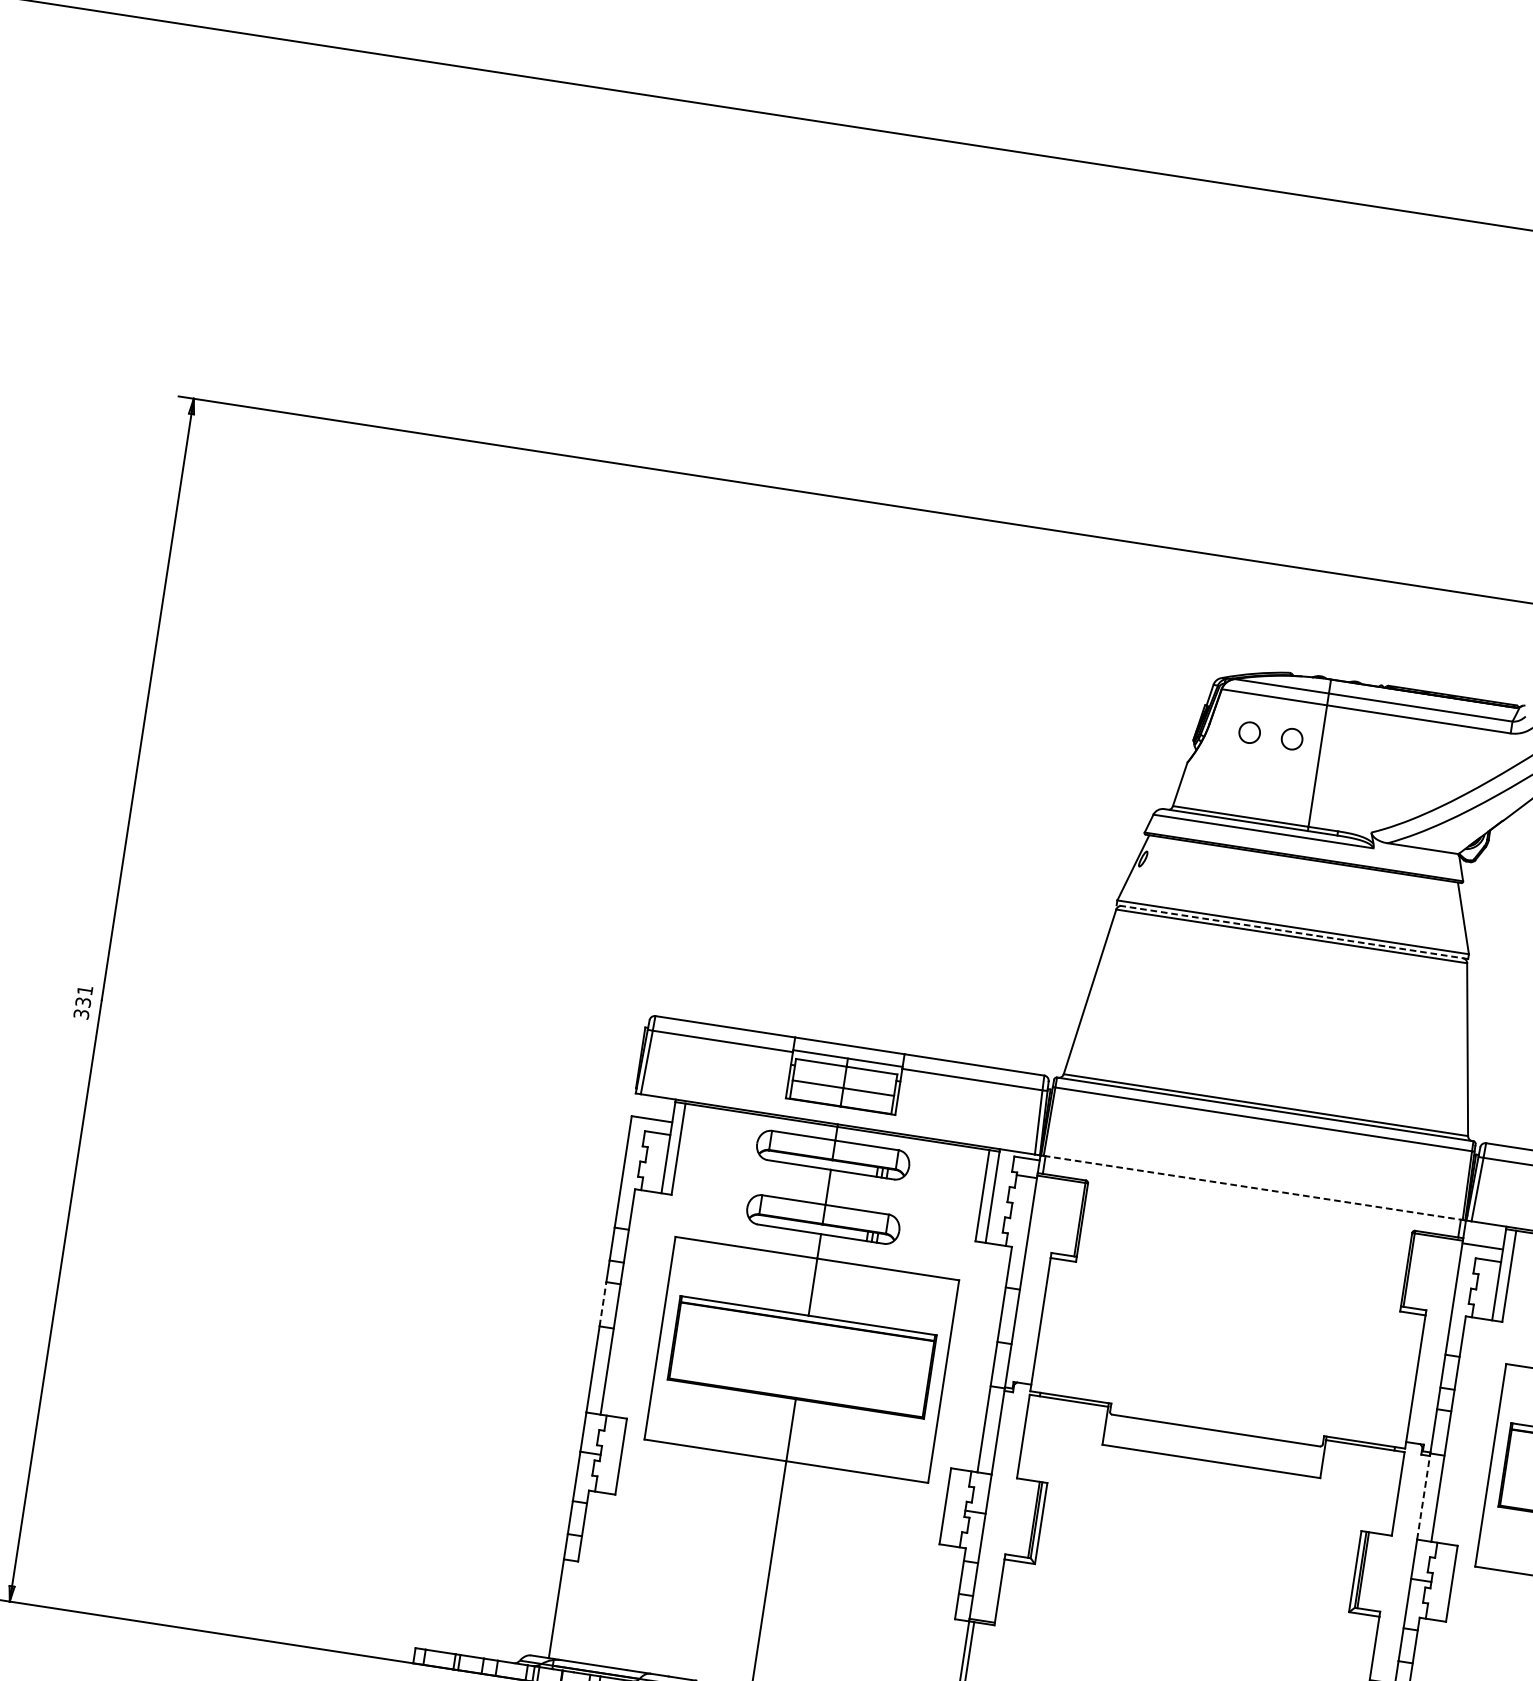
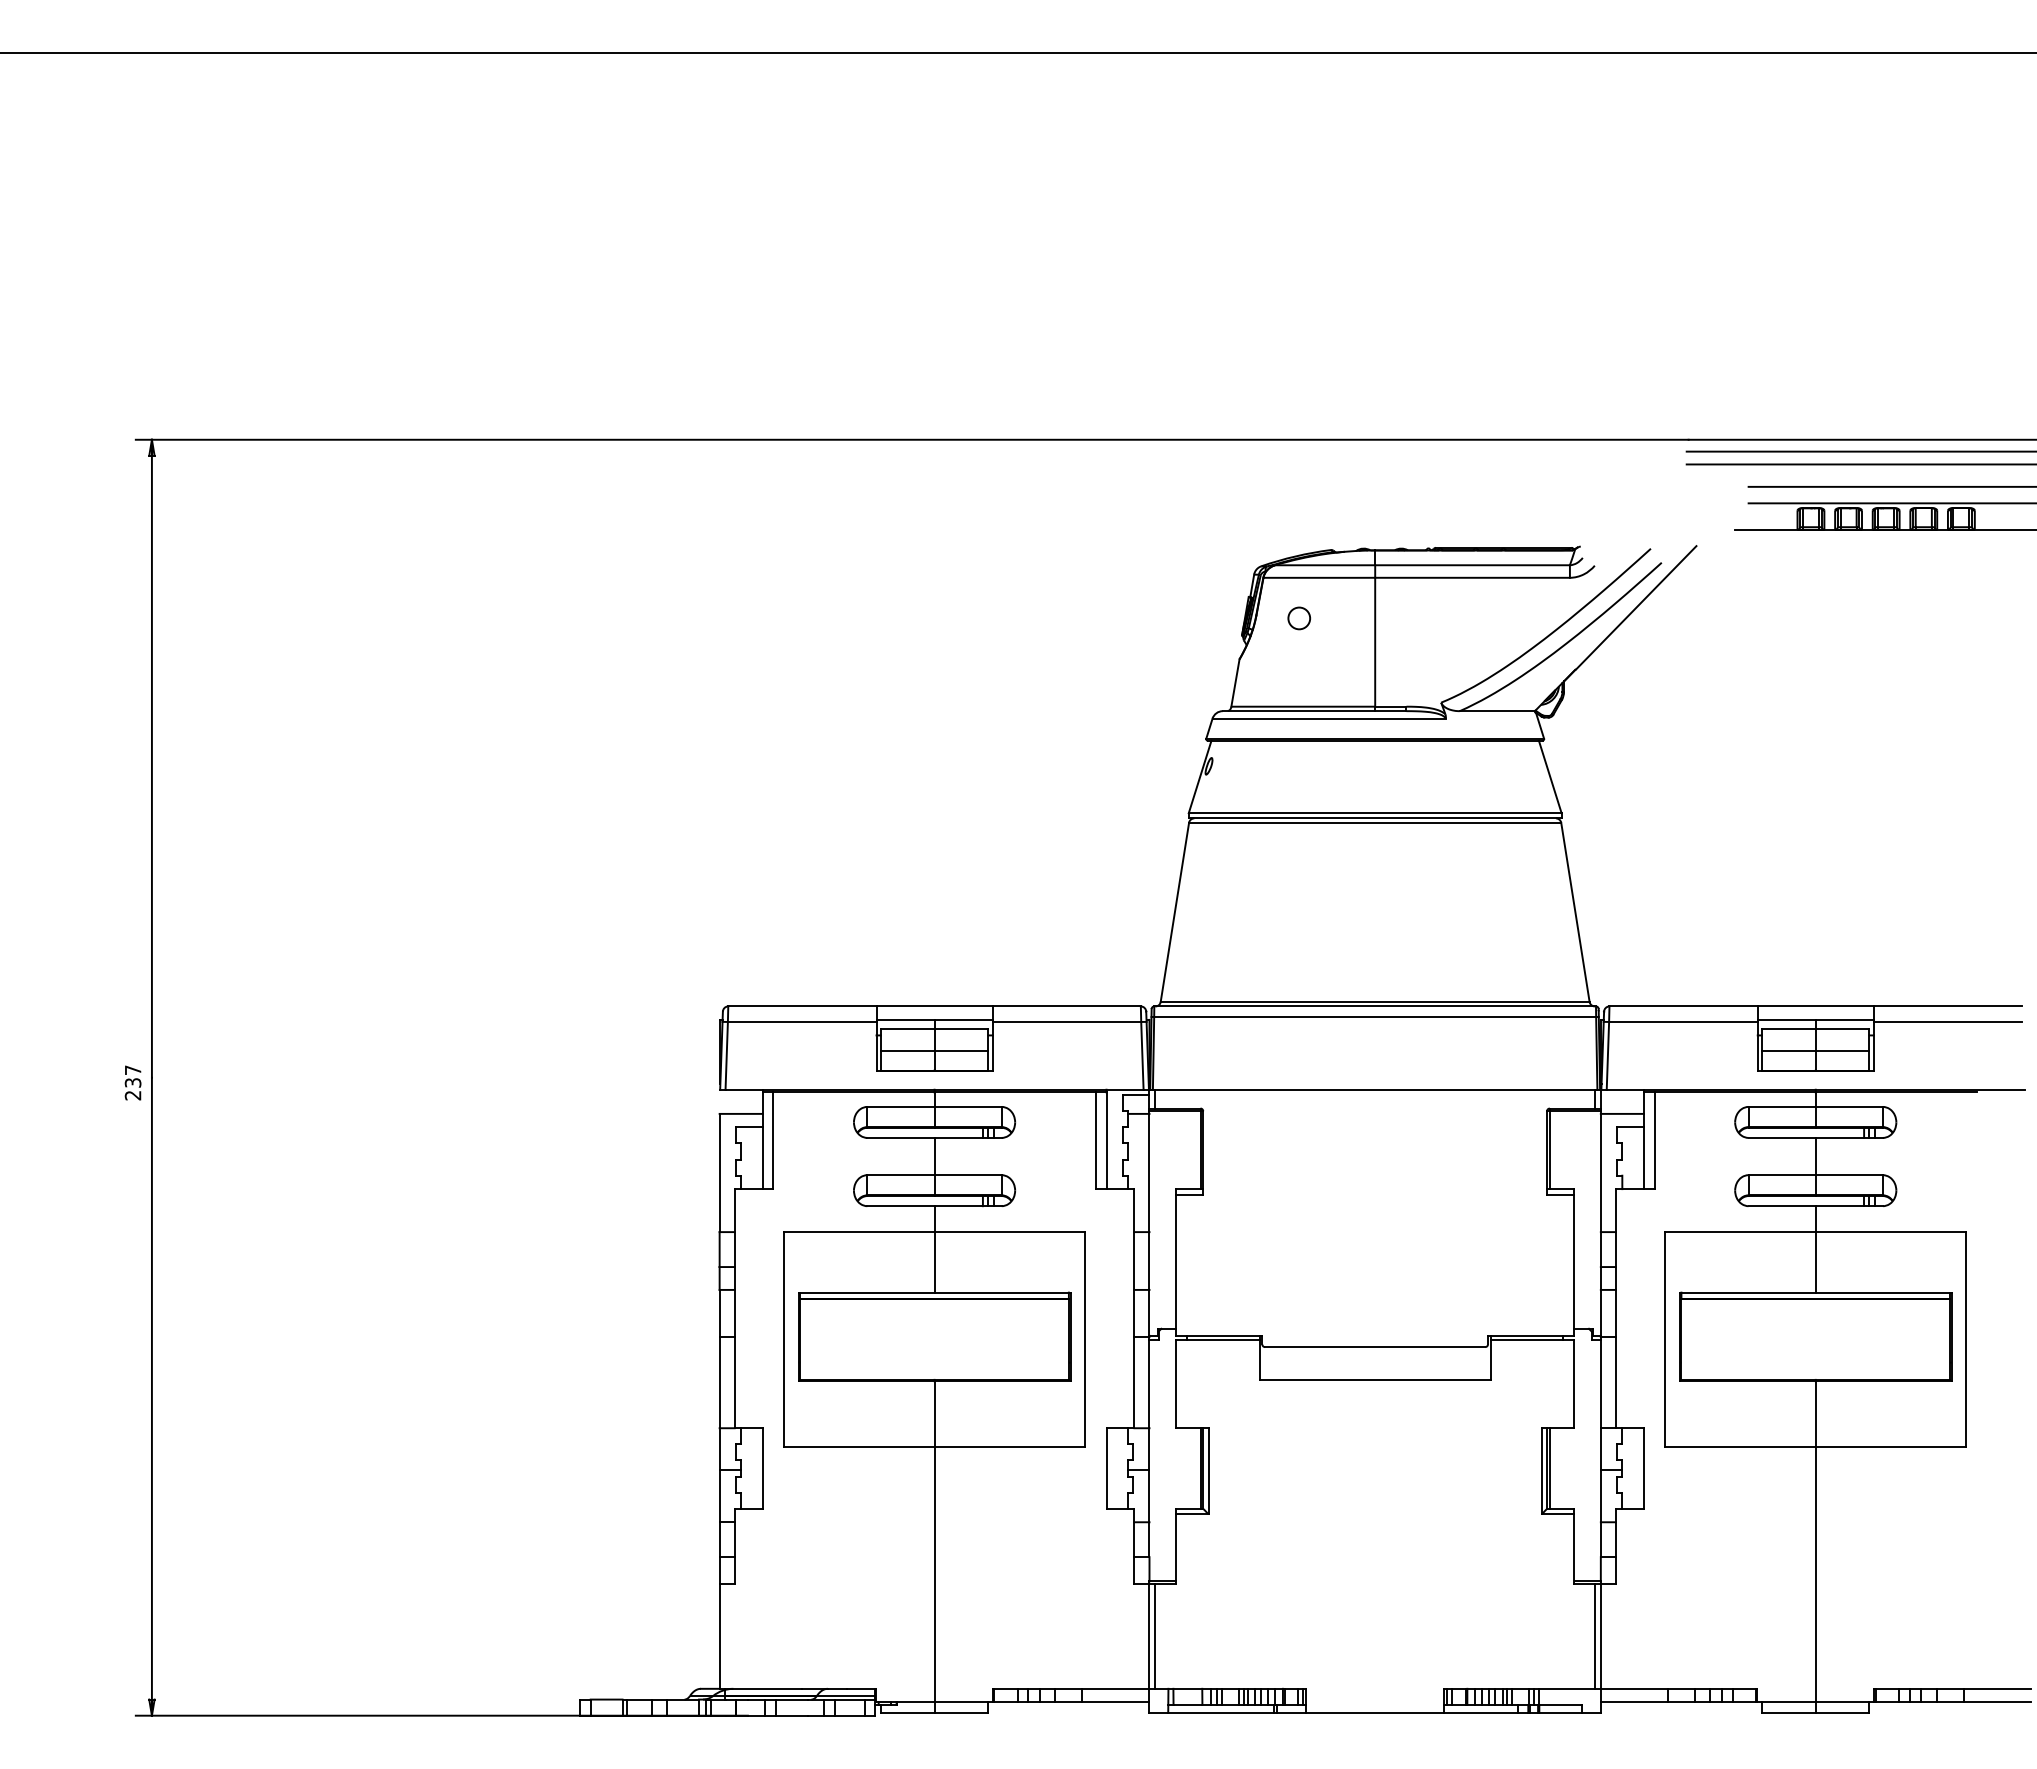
circle: (1292, 739) -> (1344, 618), removed
line: (1291, 932) -> (1374, 818), dashed -> solid
text: (83, 1002) -> (133, 1082), 331 -> 237
line: (1253, 1187) -> (1375, 1089), dashed -> solid
line: (603, 1303) -> (719, 1312), dashed -> solid
line: (1423, 1496) -> (1600, 1382), dashed -> solid

